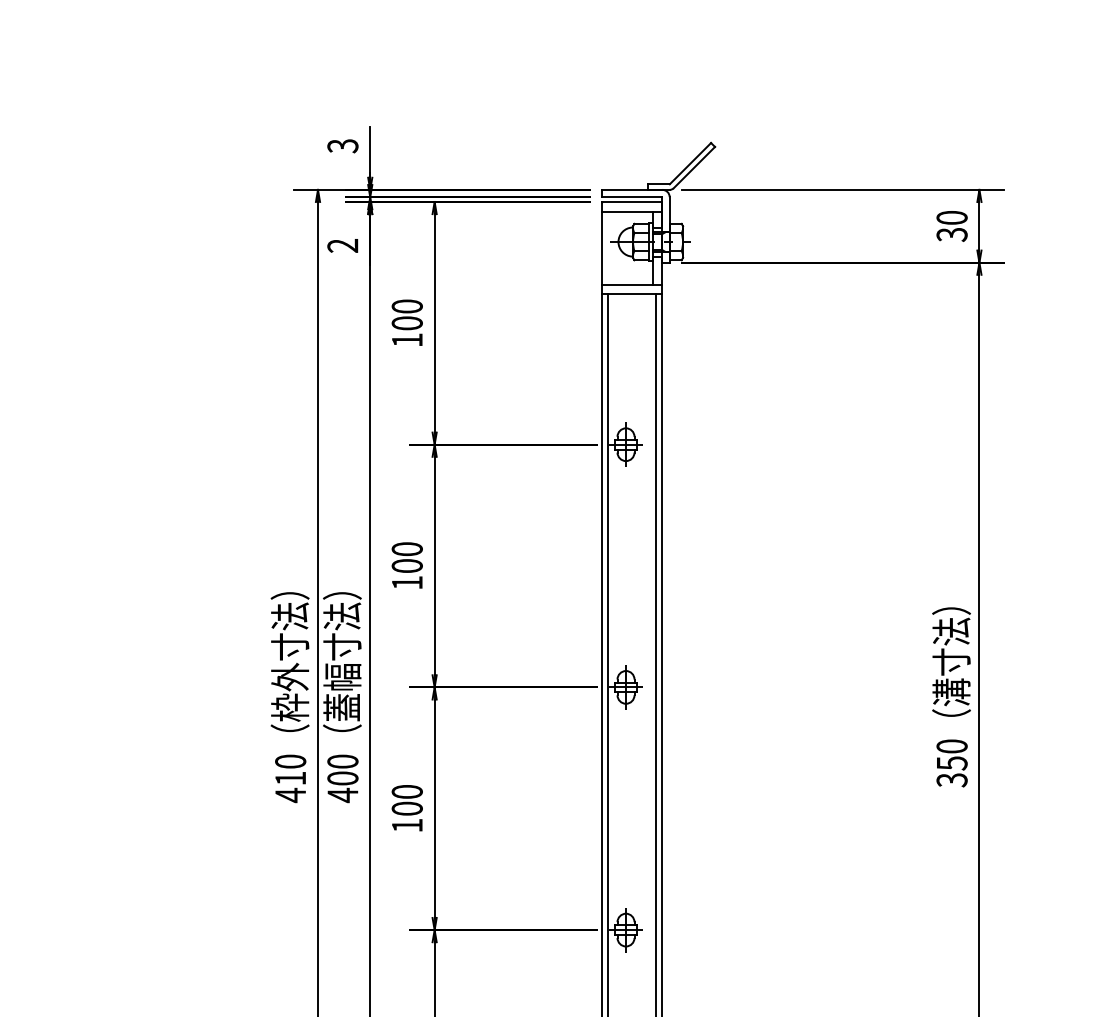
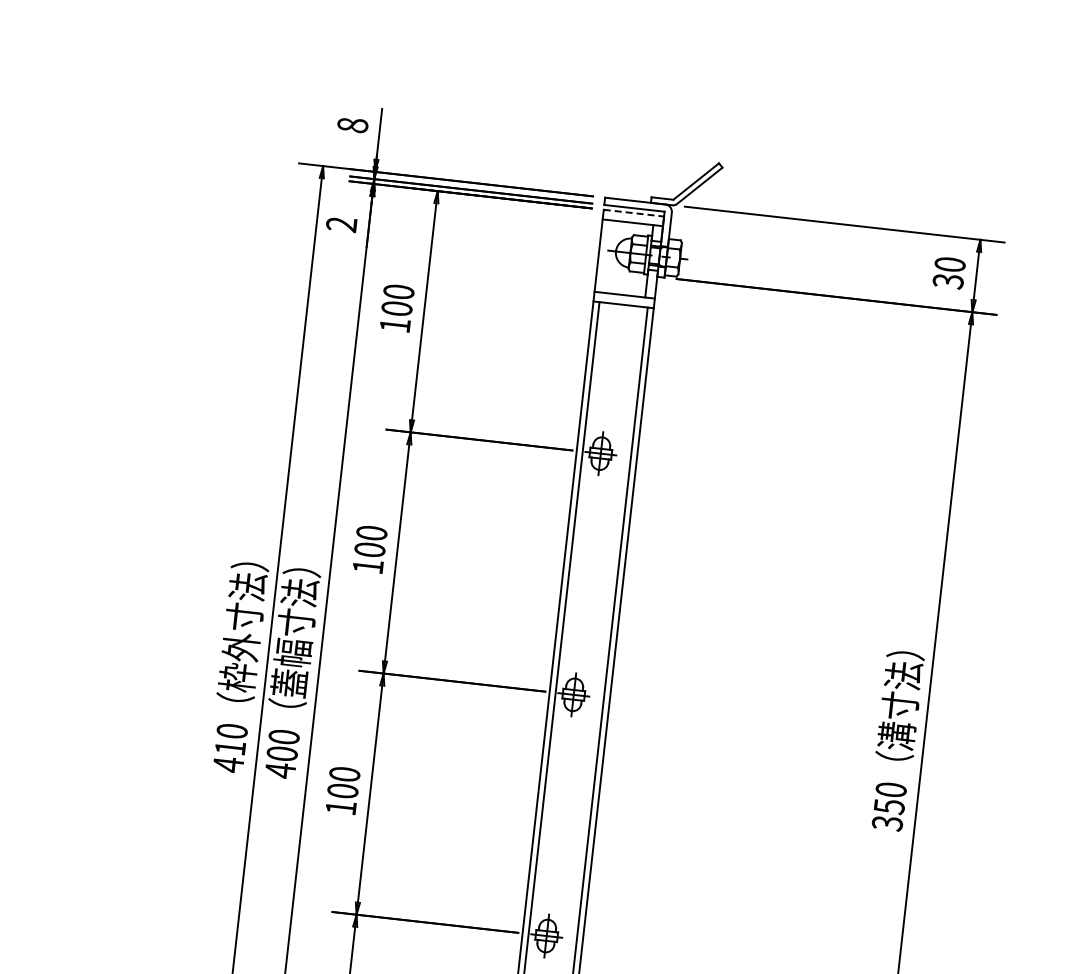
text: (342, 146) -> (352, 125), 3 -> 8
line: (632, 202) -> (634, 213), solid -> dashed

